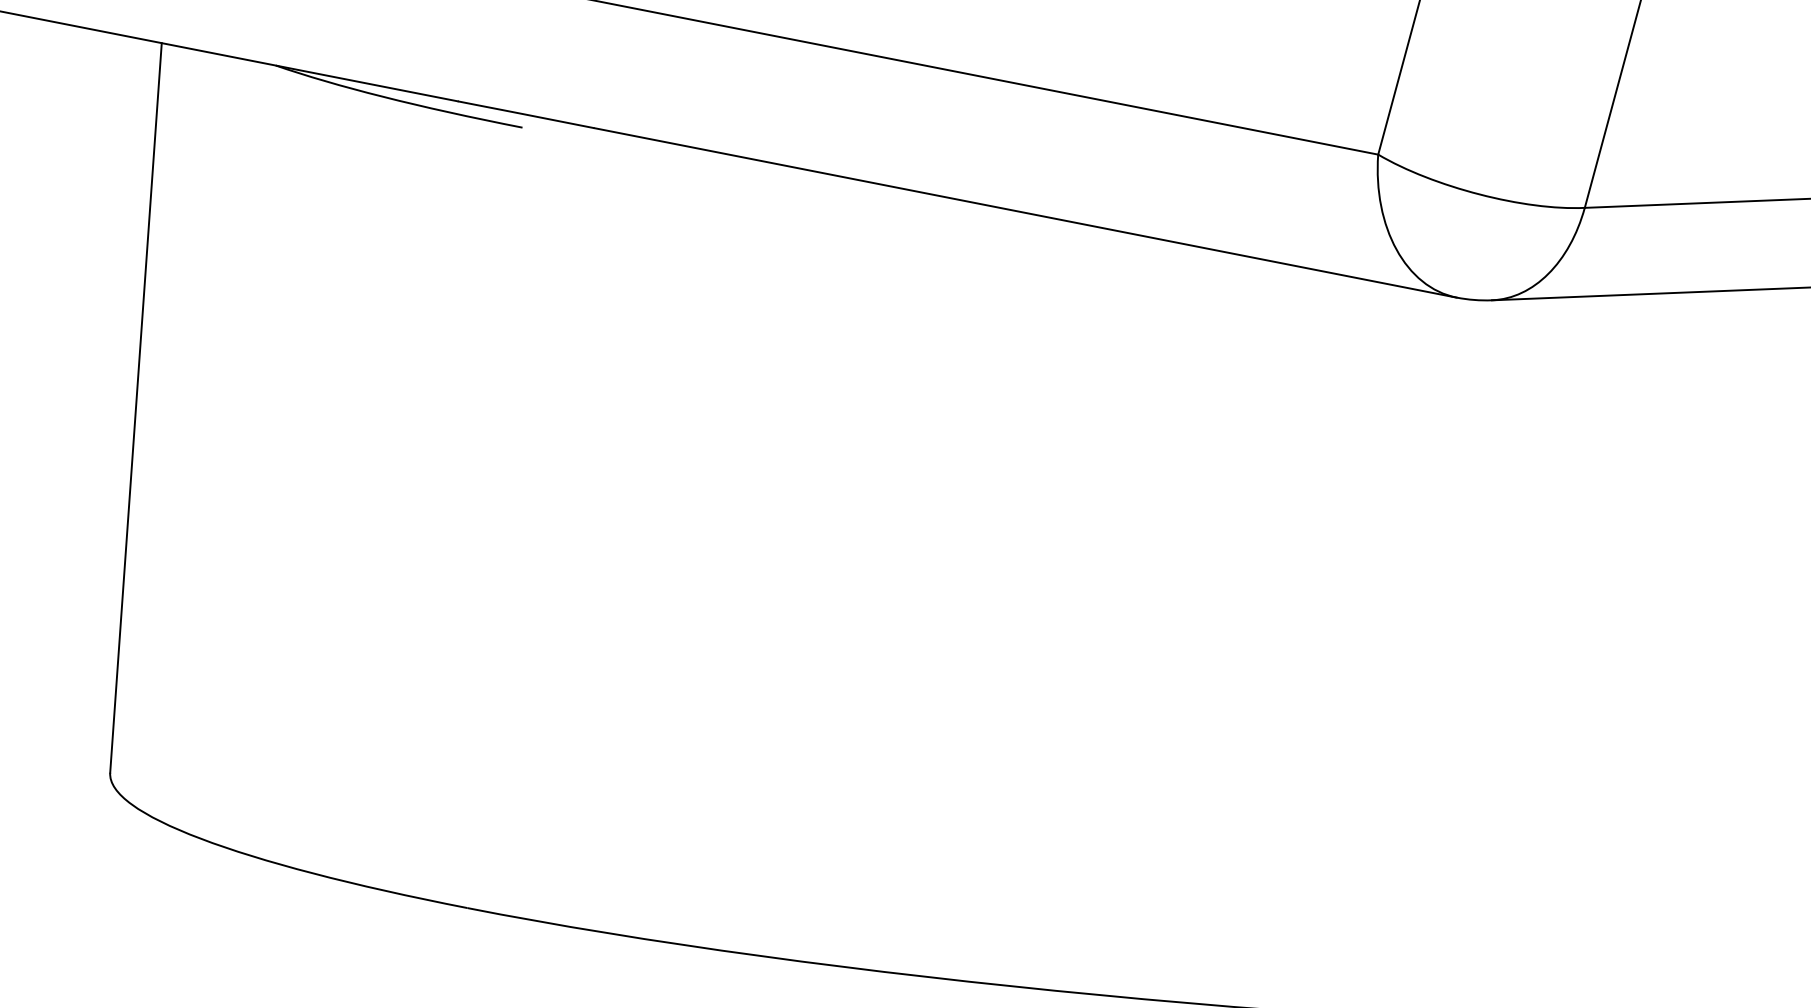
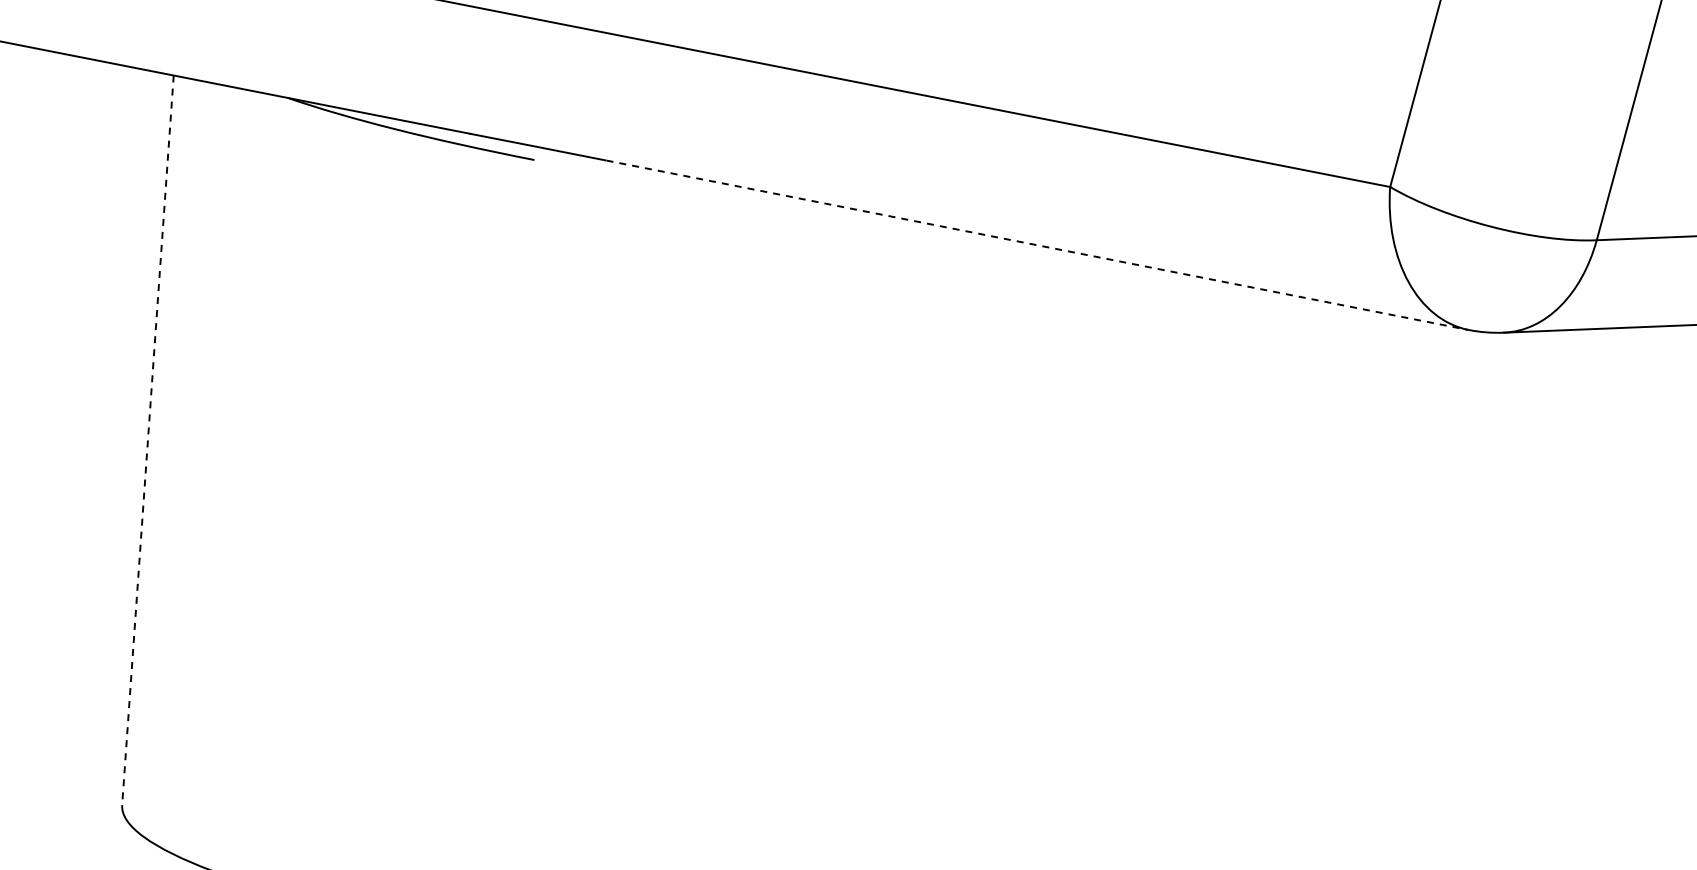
line: (1026, 213) -> (1038, 245), solid -> dashed
line: (135, 407) -> (147, 439), solid -> dashed

